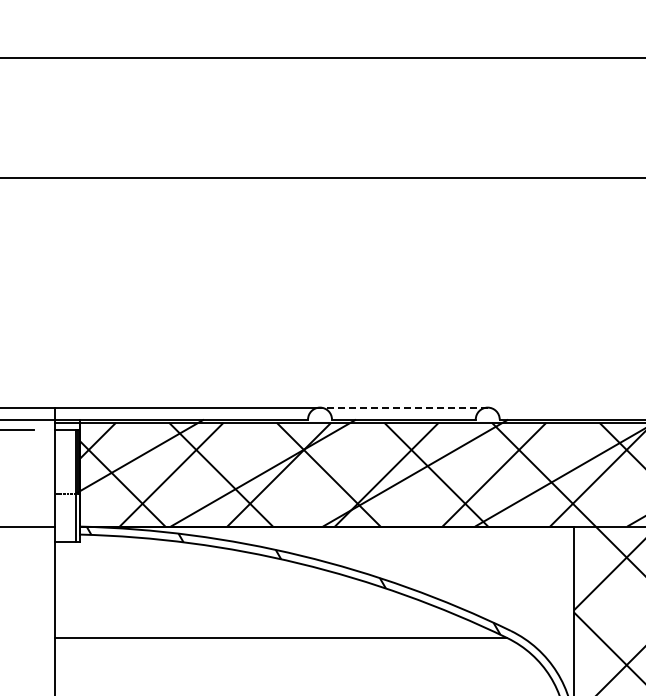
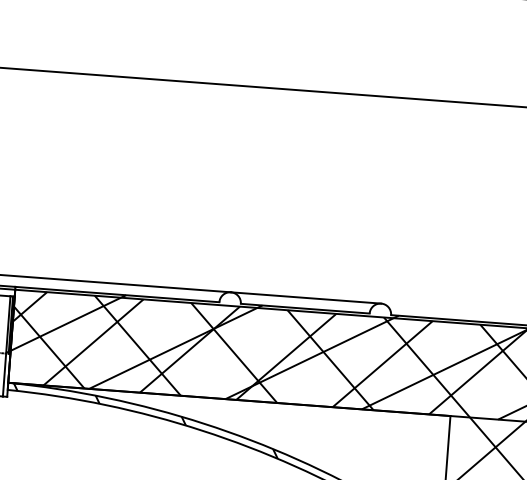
line: (403, 407) -> (305, 297), dashed -> solid

